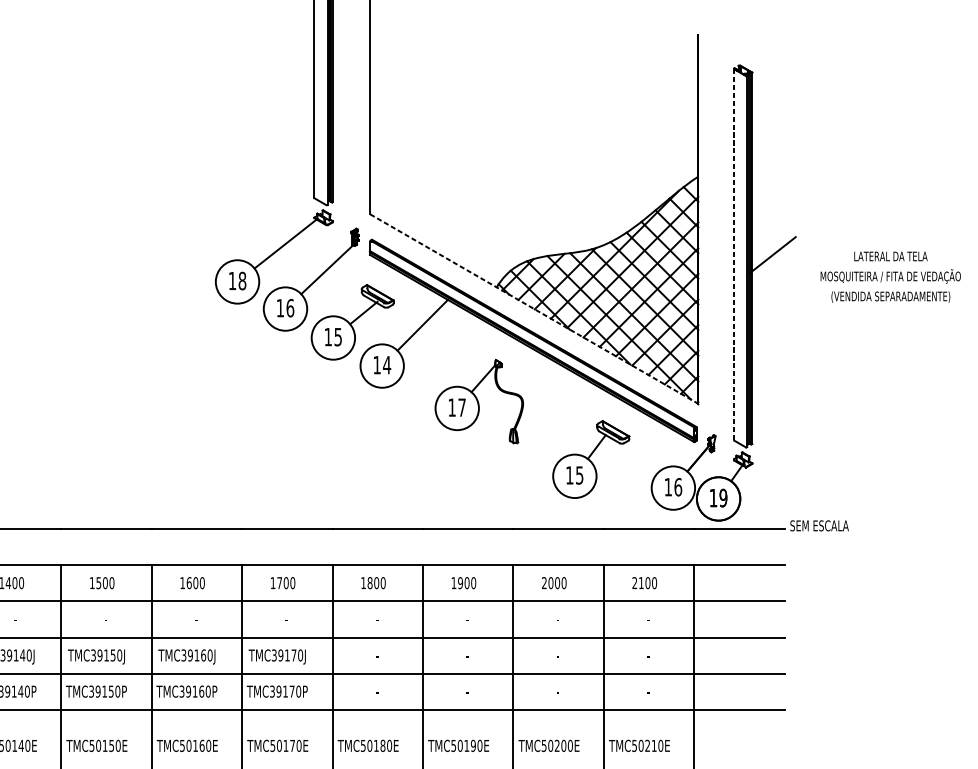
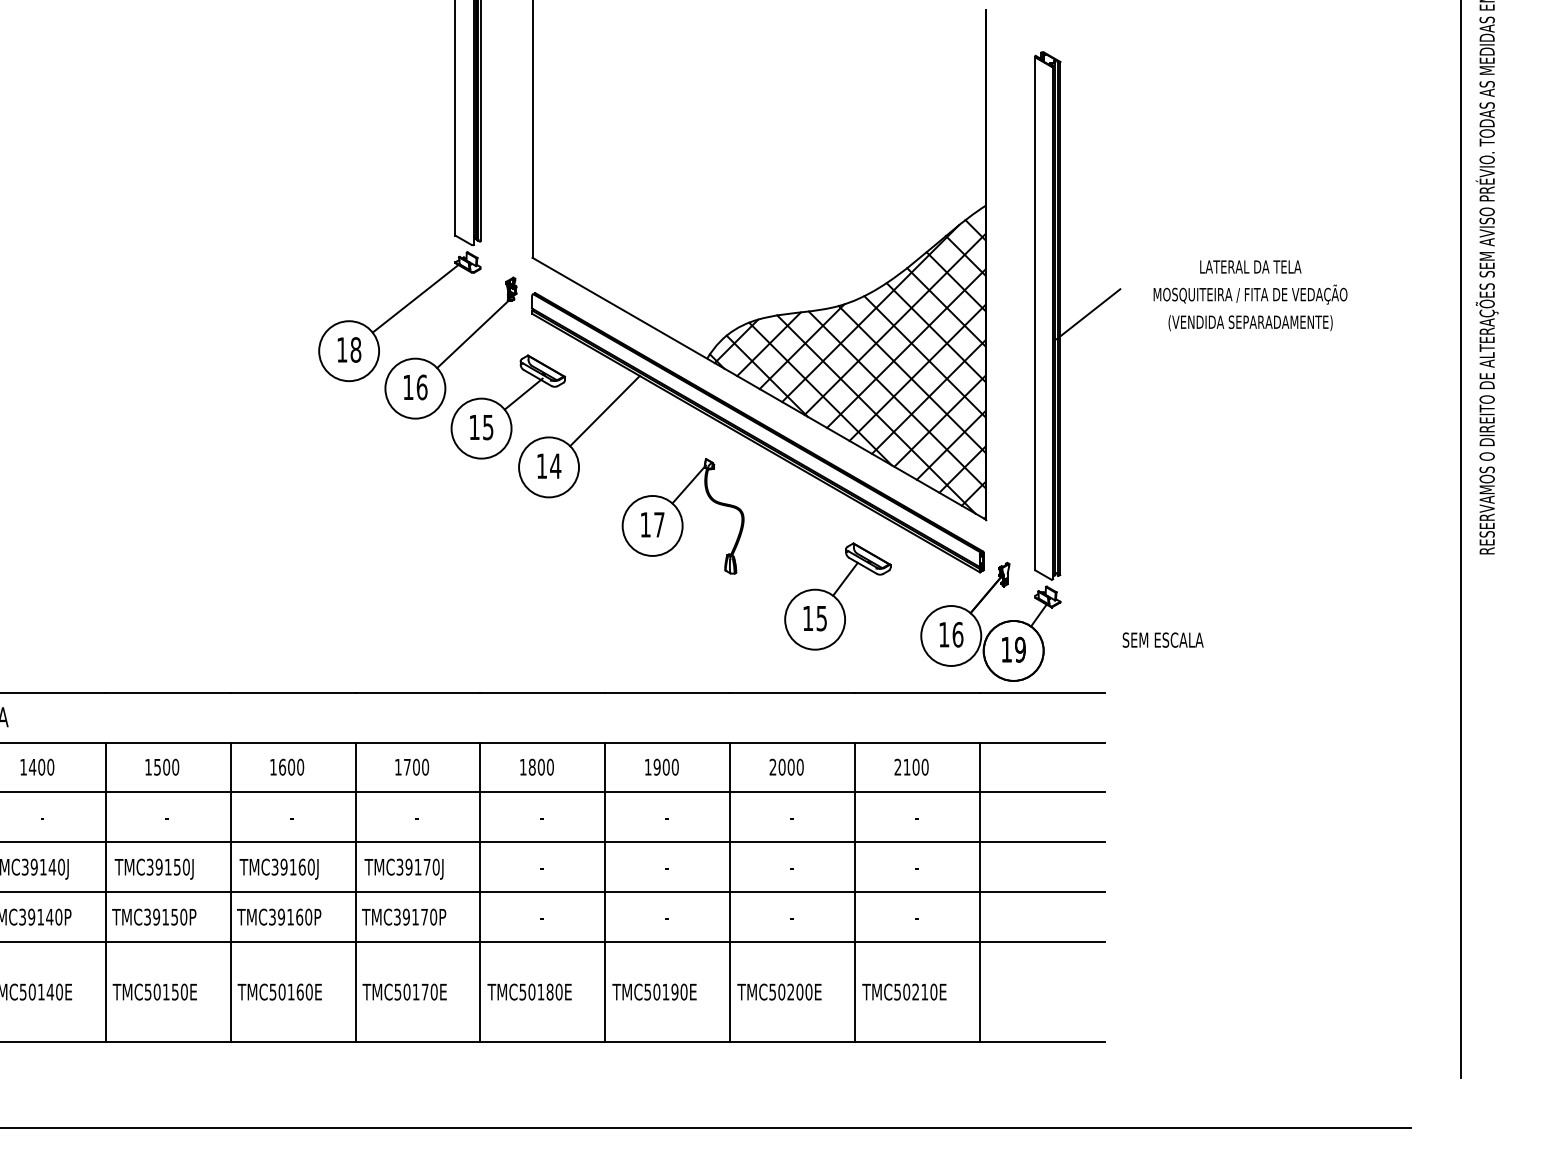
line: (733, 254) -> (1034, 313), dashed -> solid
text: (890, 277) -> (1250, 295), moved
line: (534, 308) -> (759, 388), dashed -> solid
text: (819, 525) -> (1162, 639), moved

